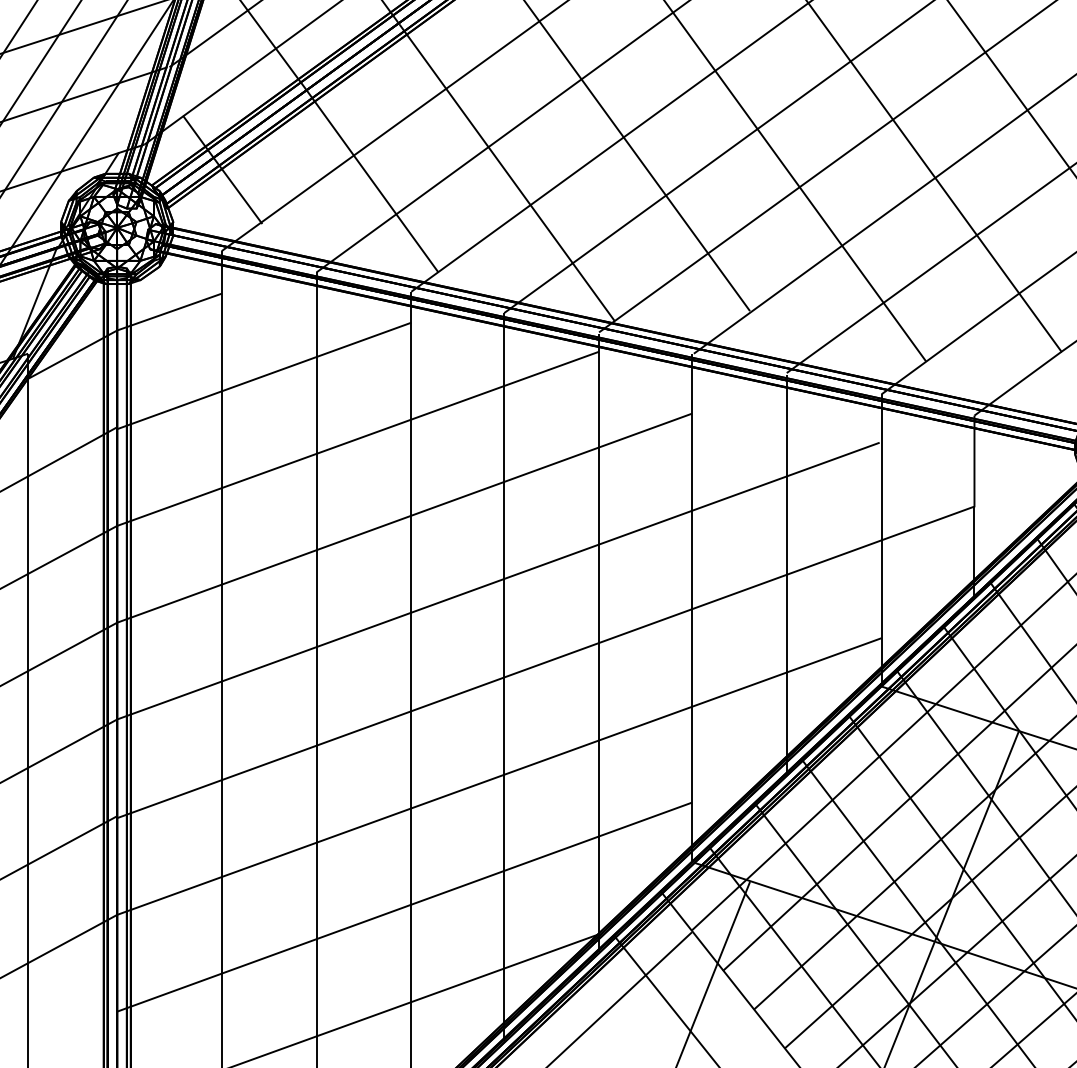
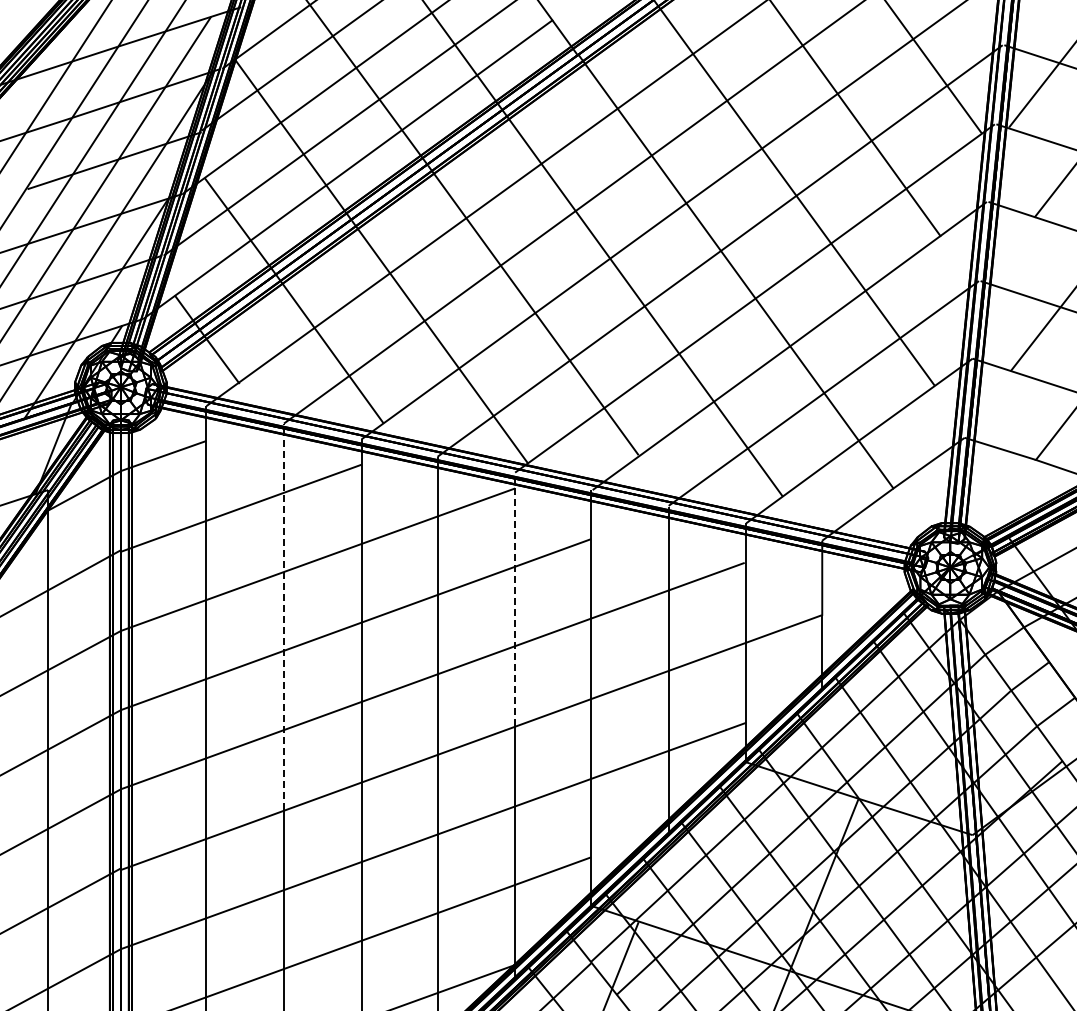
line: (599, 488) -> (515, 600), solid -> dashed
line: (317, 508) -> (284, 616), solid -> dashed

